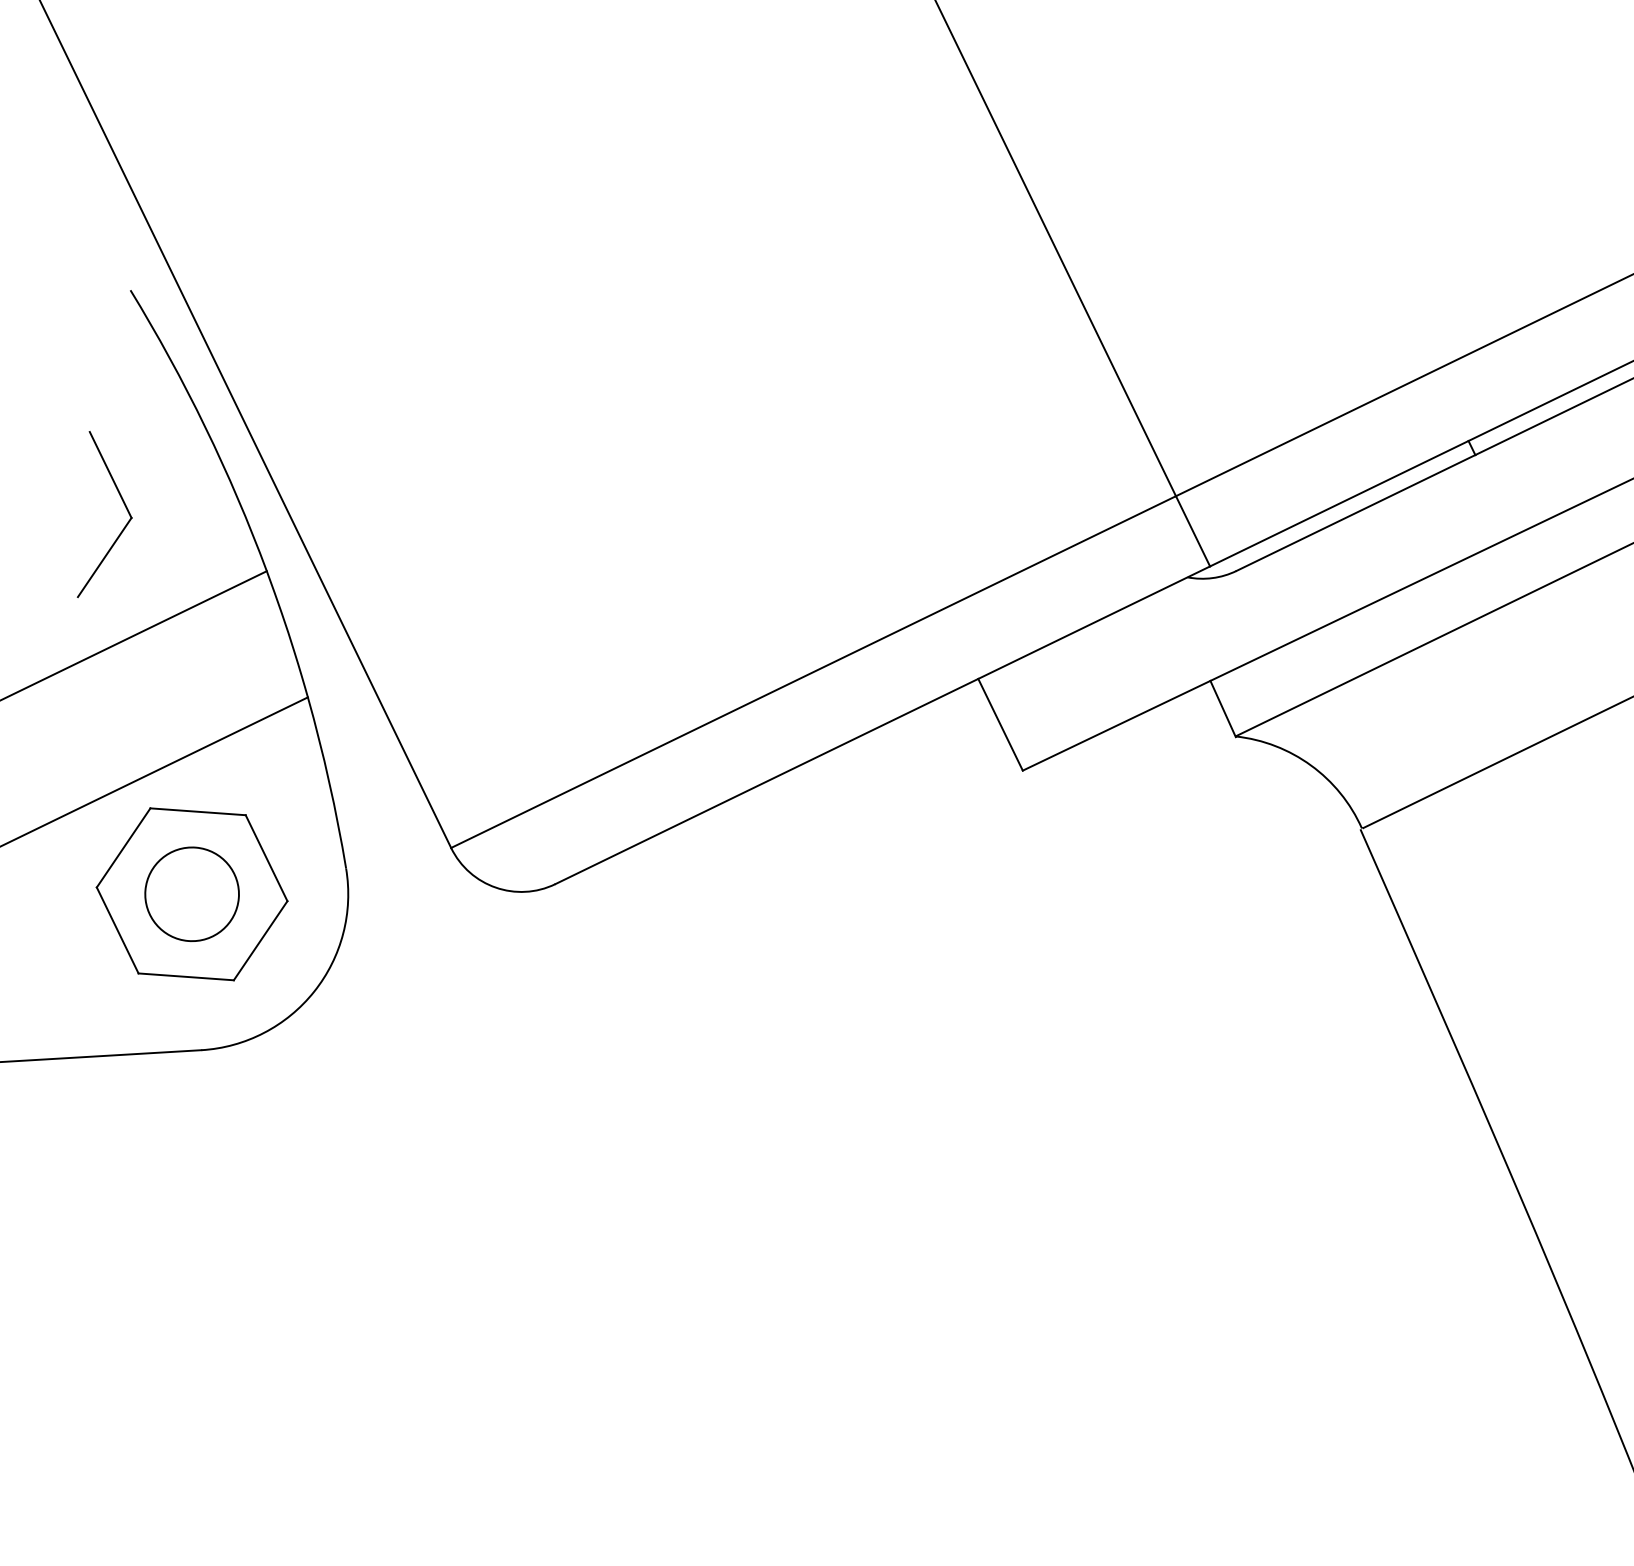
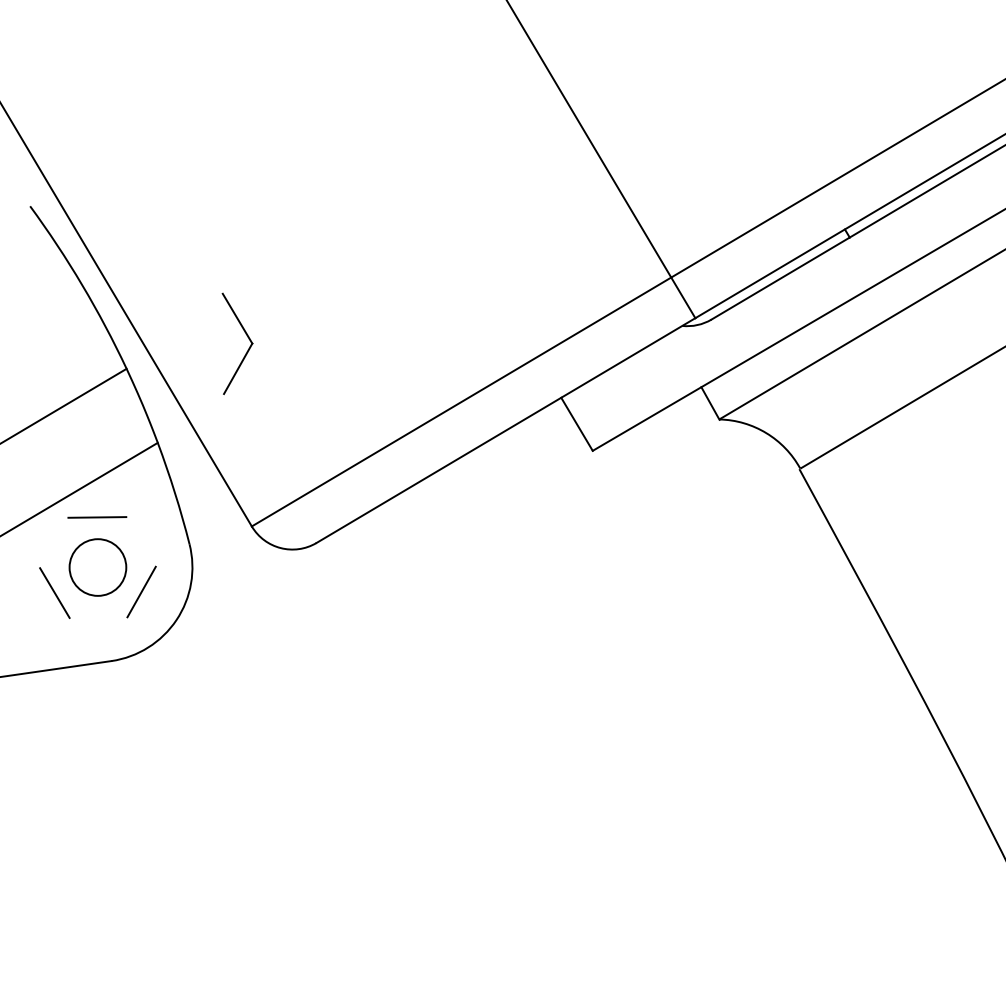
part: (124, 507) -> (247, 337), moved
line: (124, 847) -> (54, 542), removed
line: (265, 857) -> (140, 541), removed
line: (186, 976) -> (98, 617), removed

